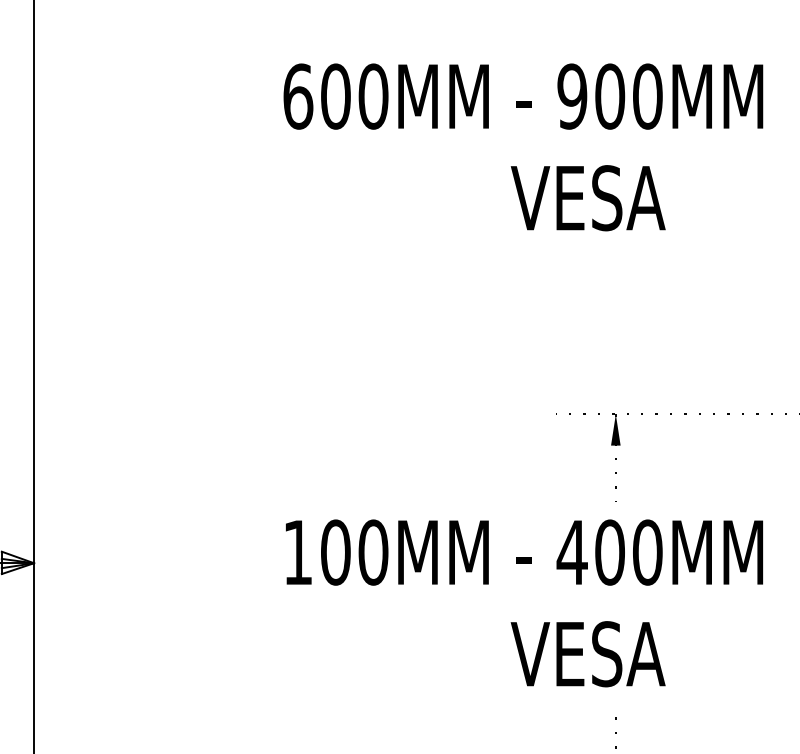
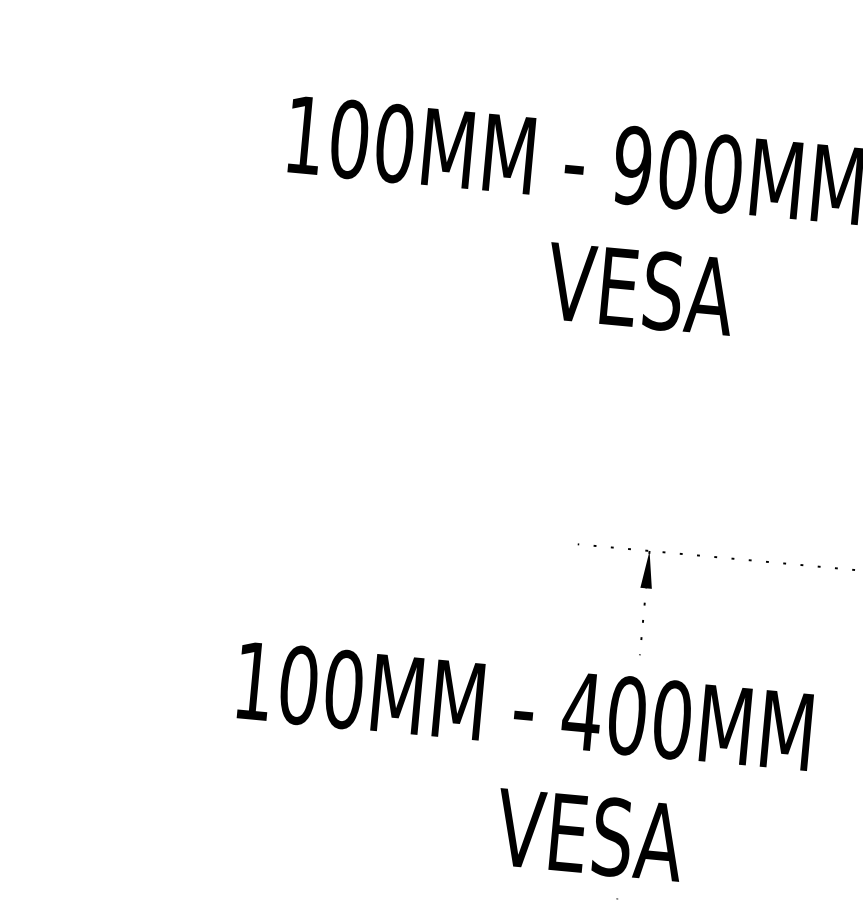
text: (298, 96) -> (304, 135), 600MM -> 100MM

